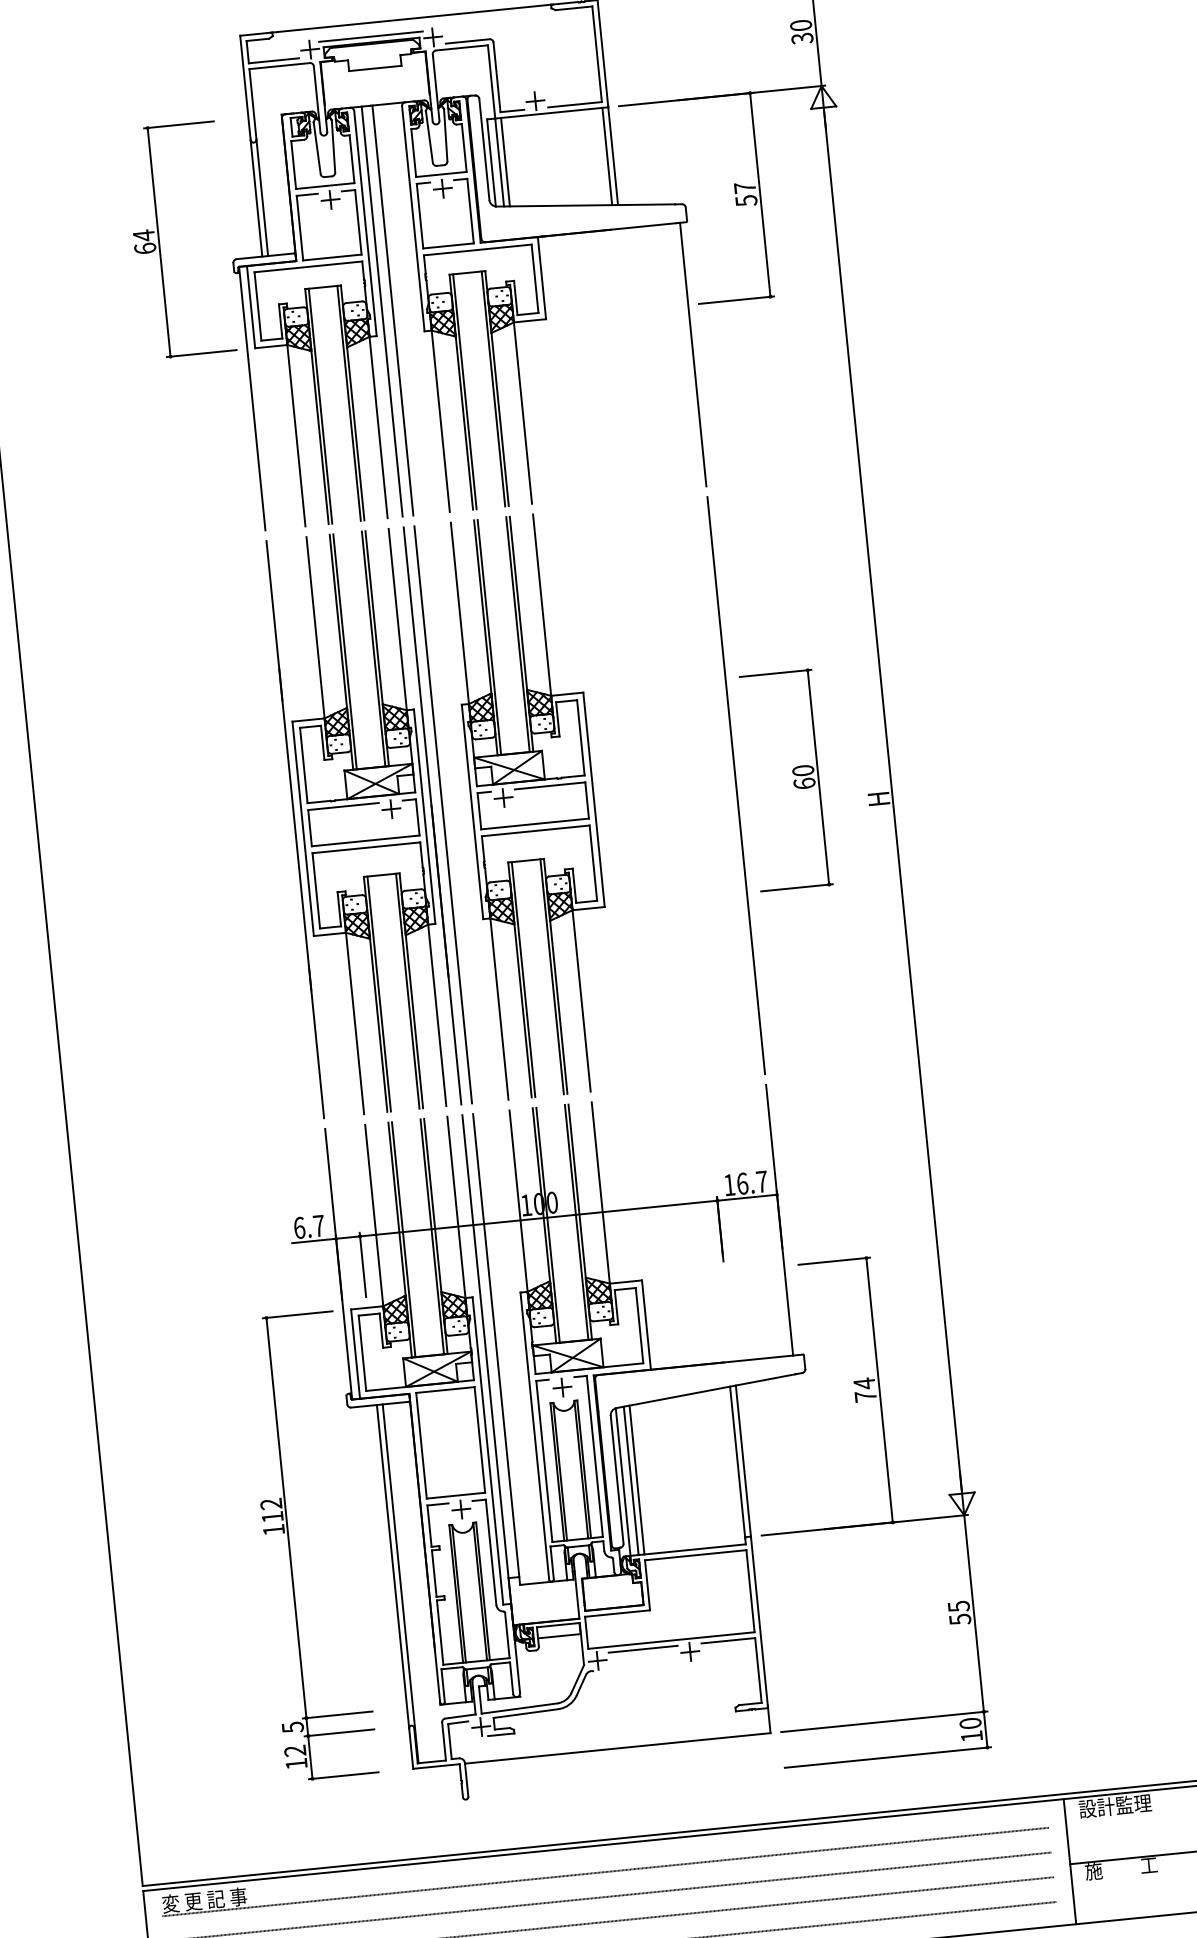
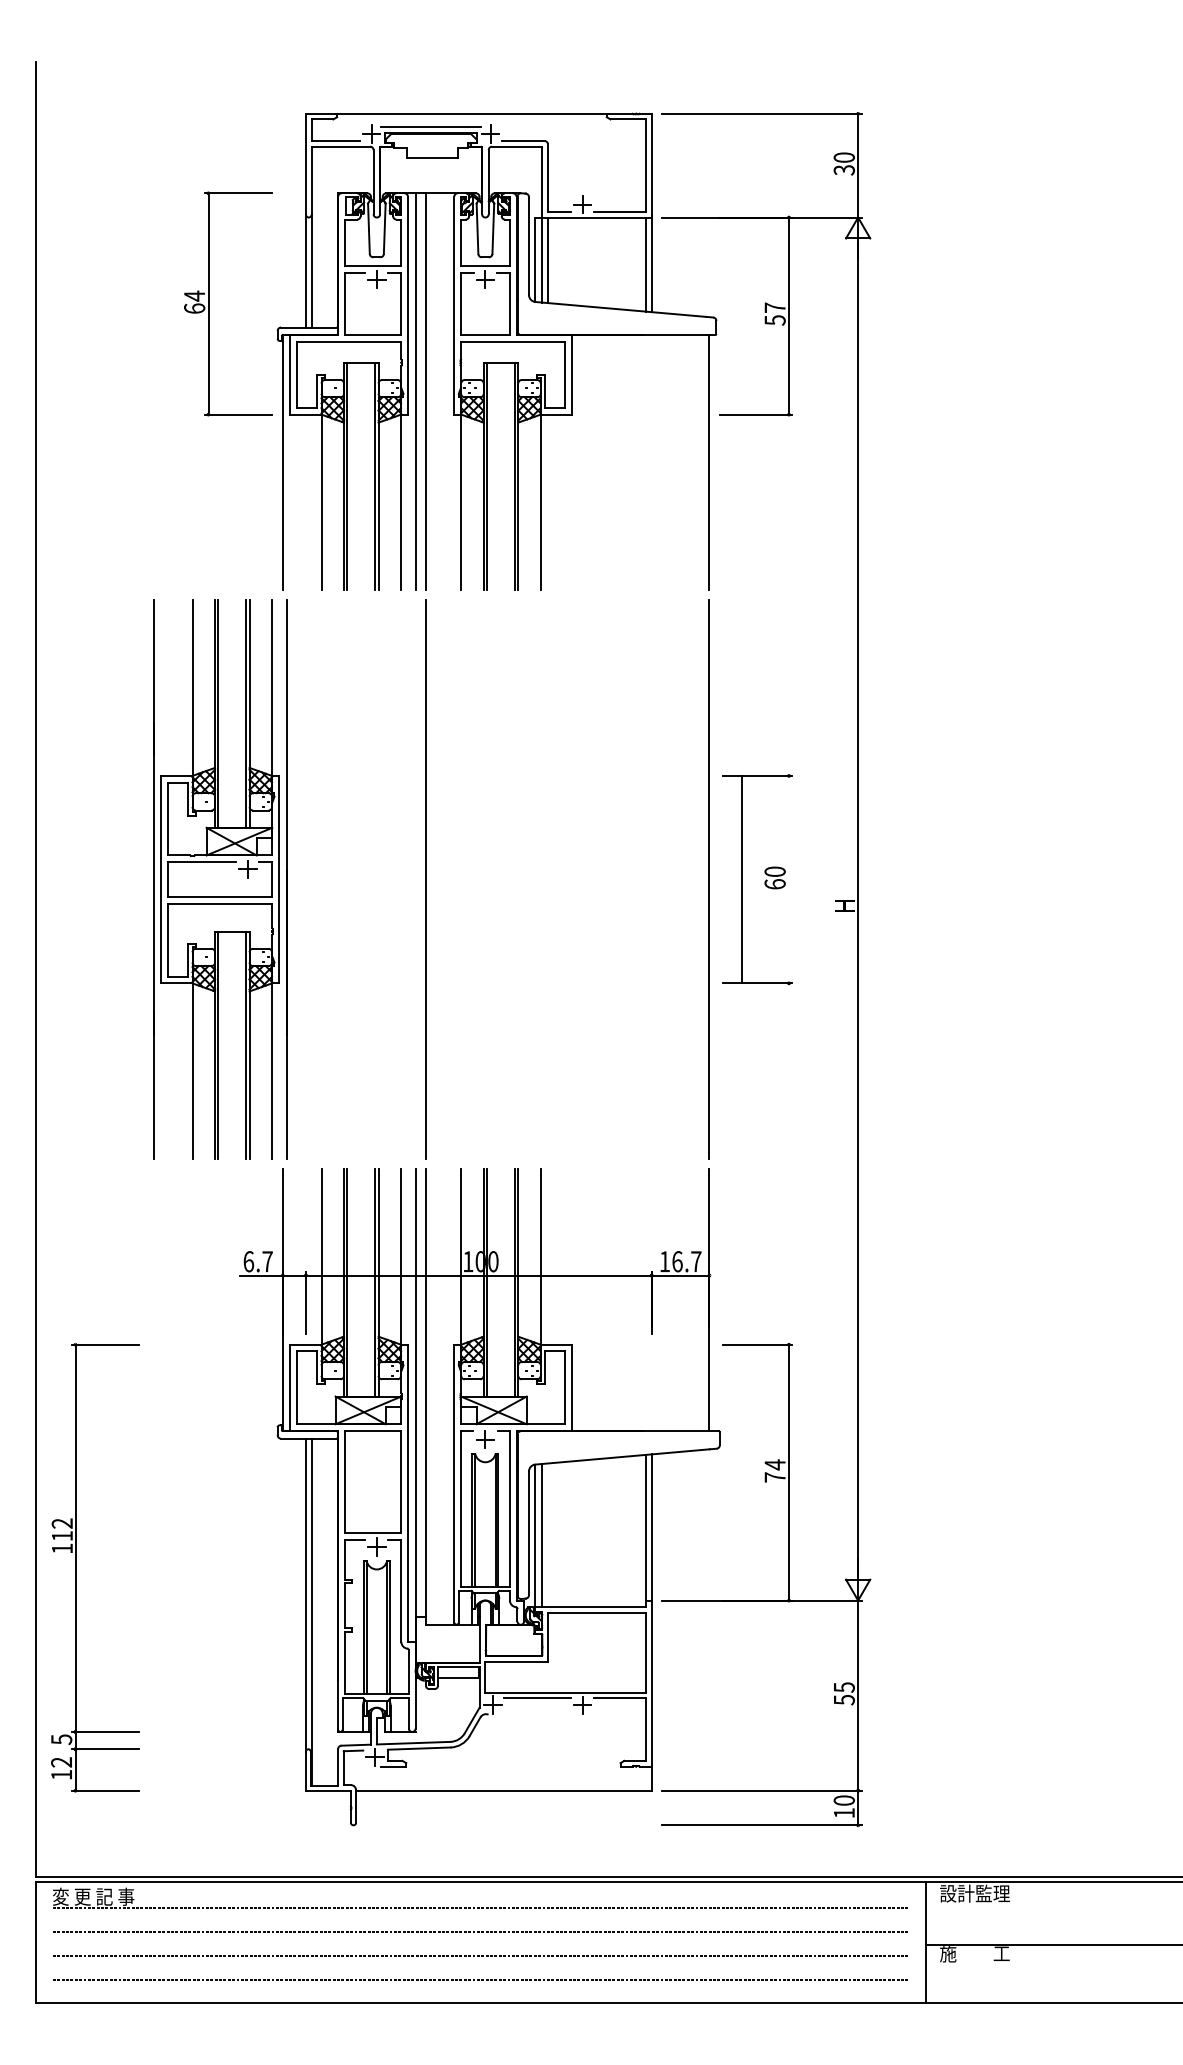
line: (818, 777) -> (742, 879), moved
part: (532, 805) -> (512, 879), removed
part: (364, 822) -> (220, 879), moved
line: (637, 1480) -> (548, 1535), removed
part: (290, 1548) -> (76, 1567), moved

